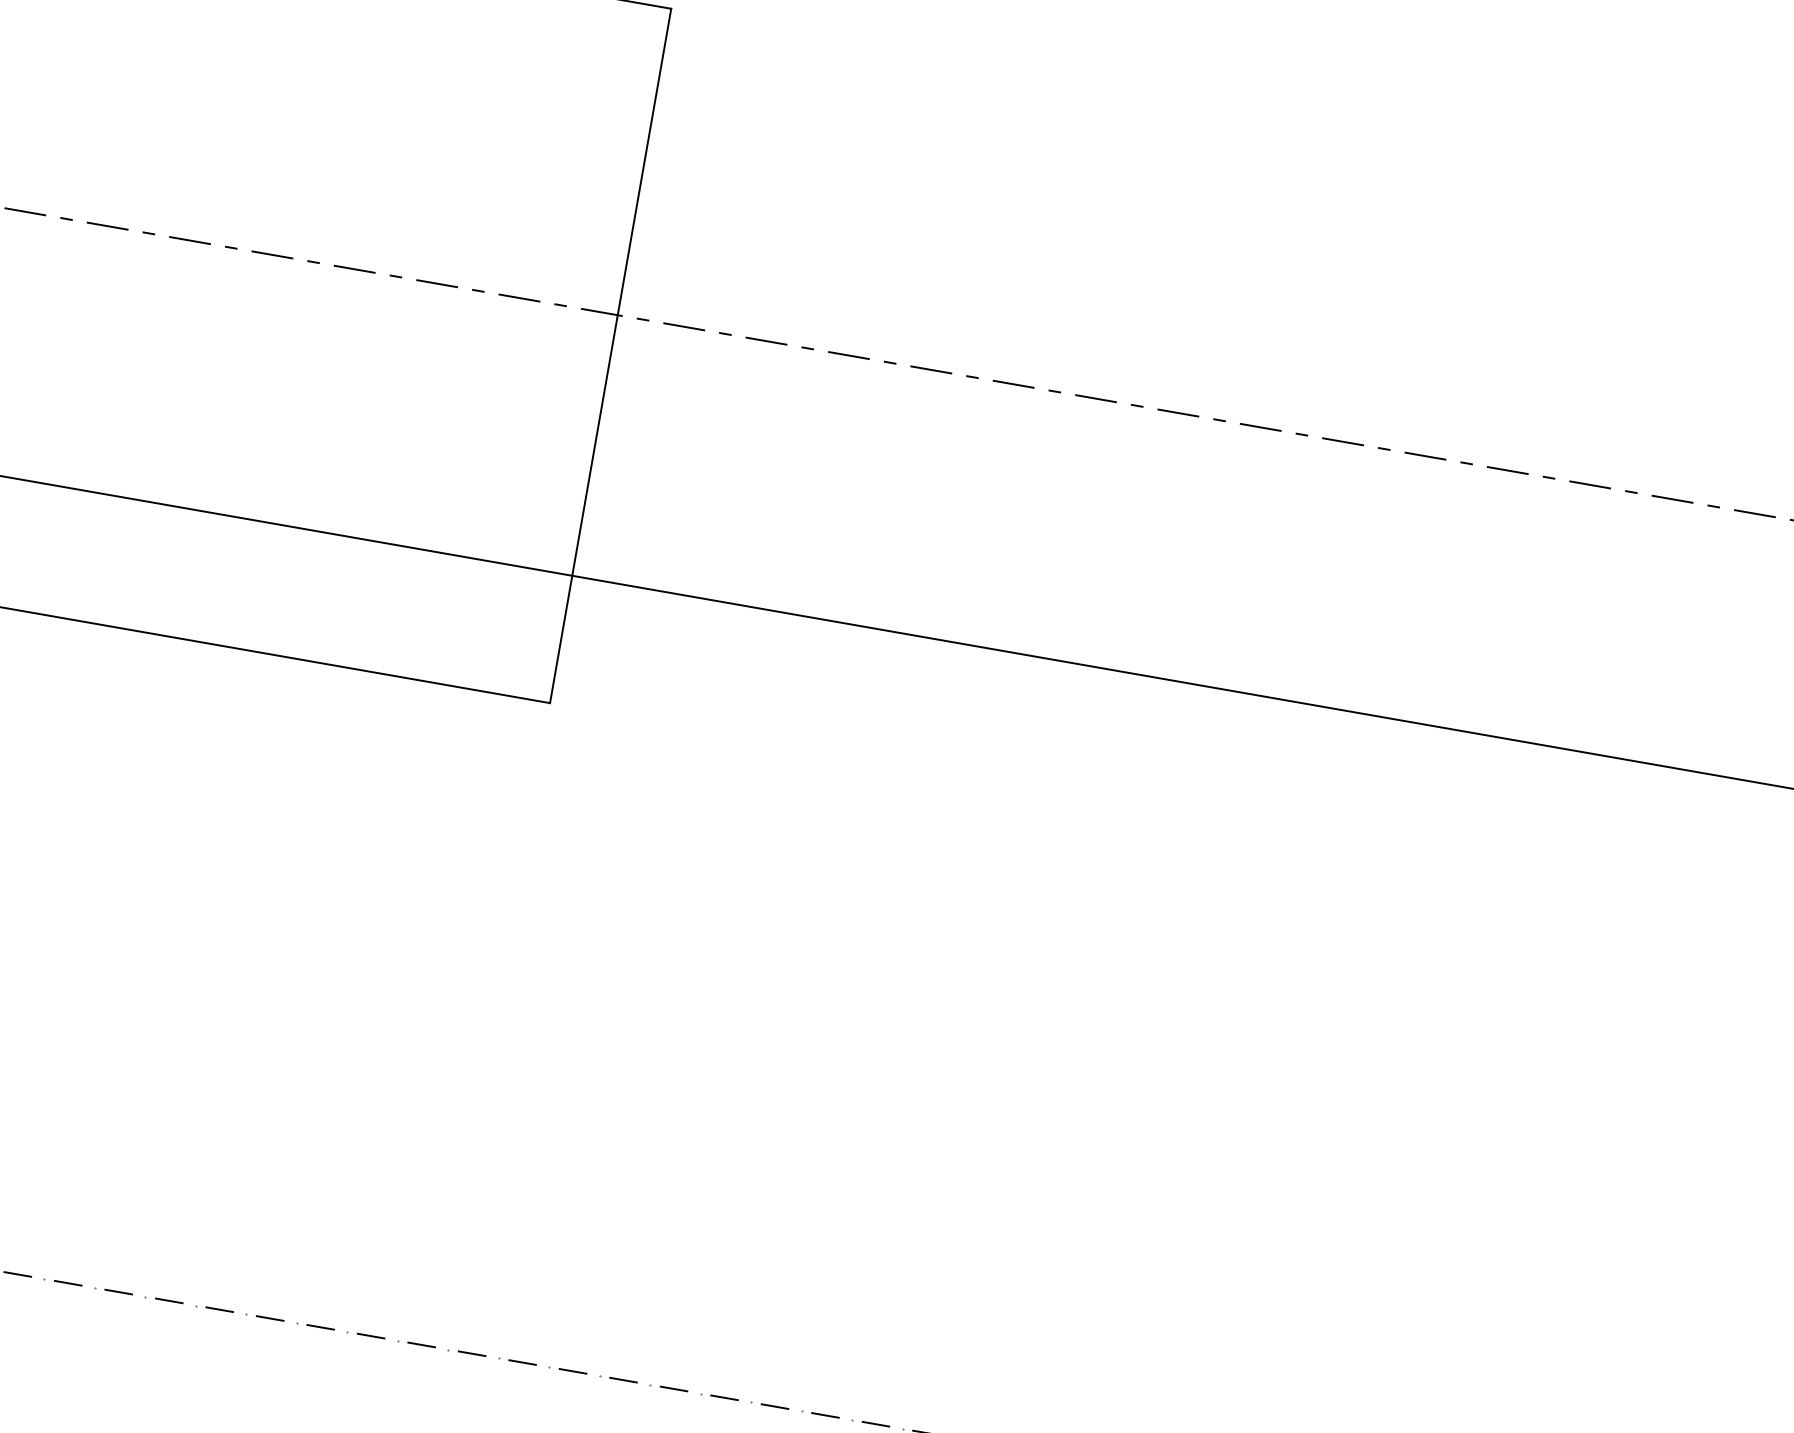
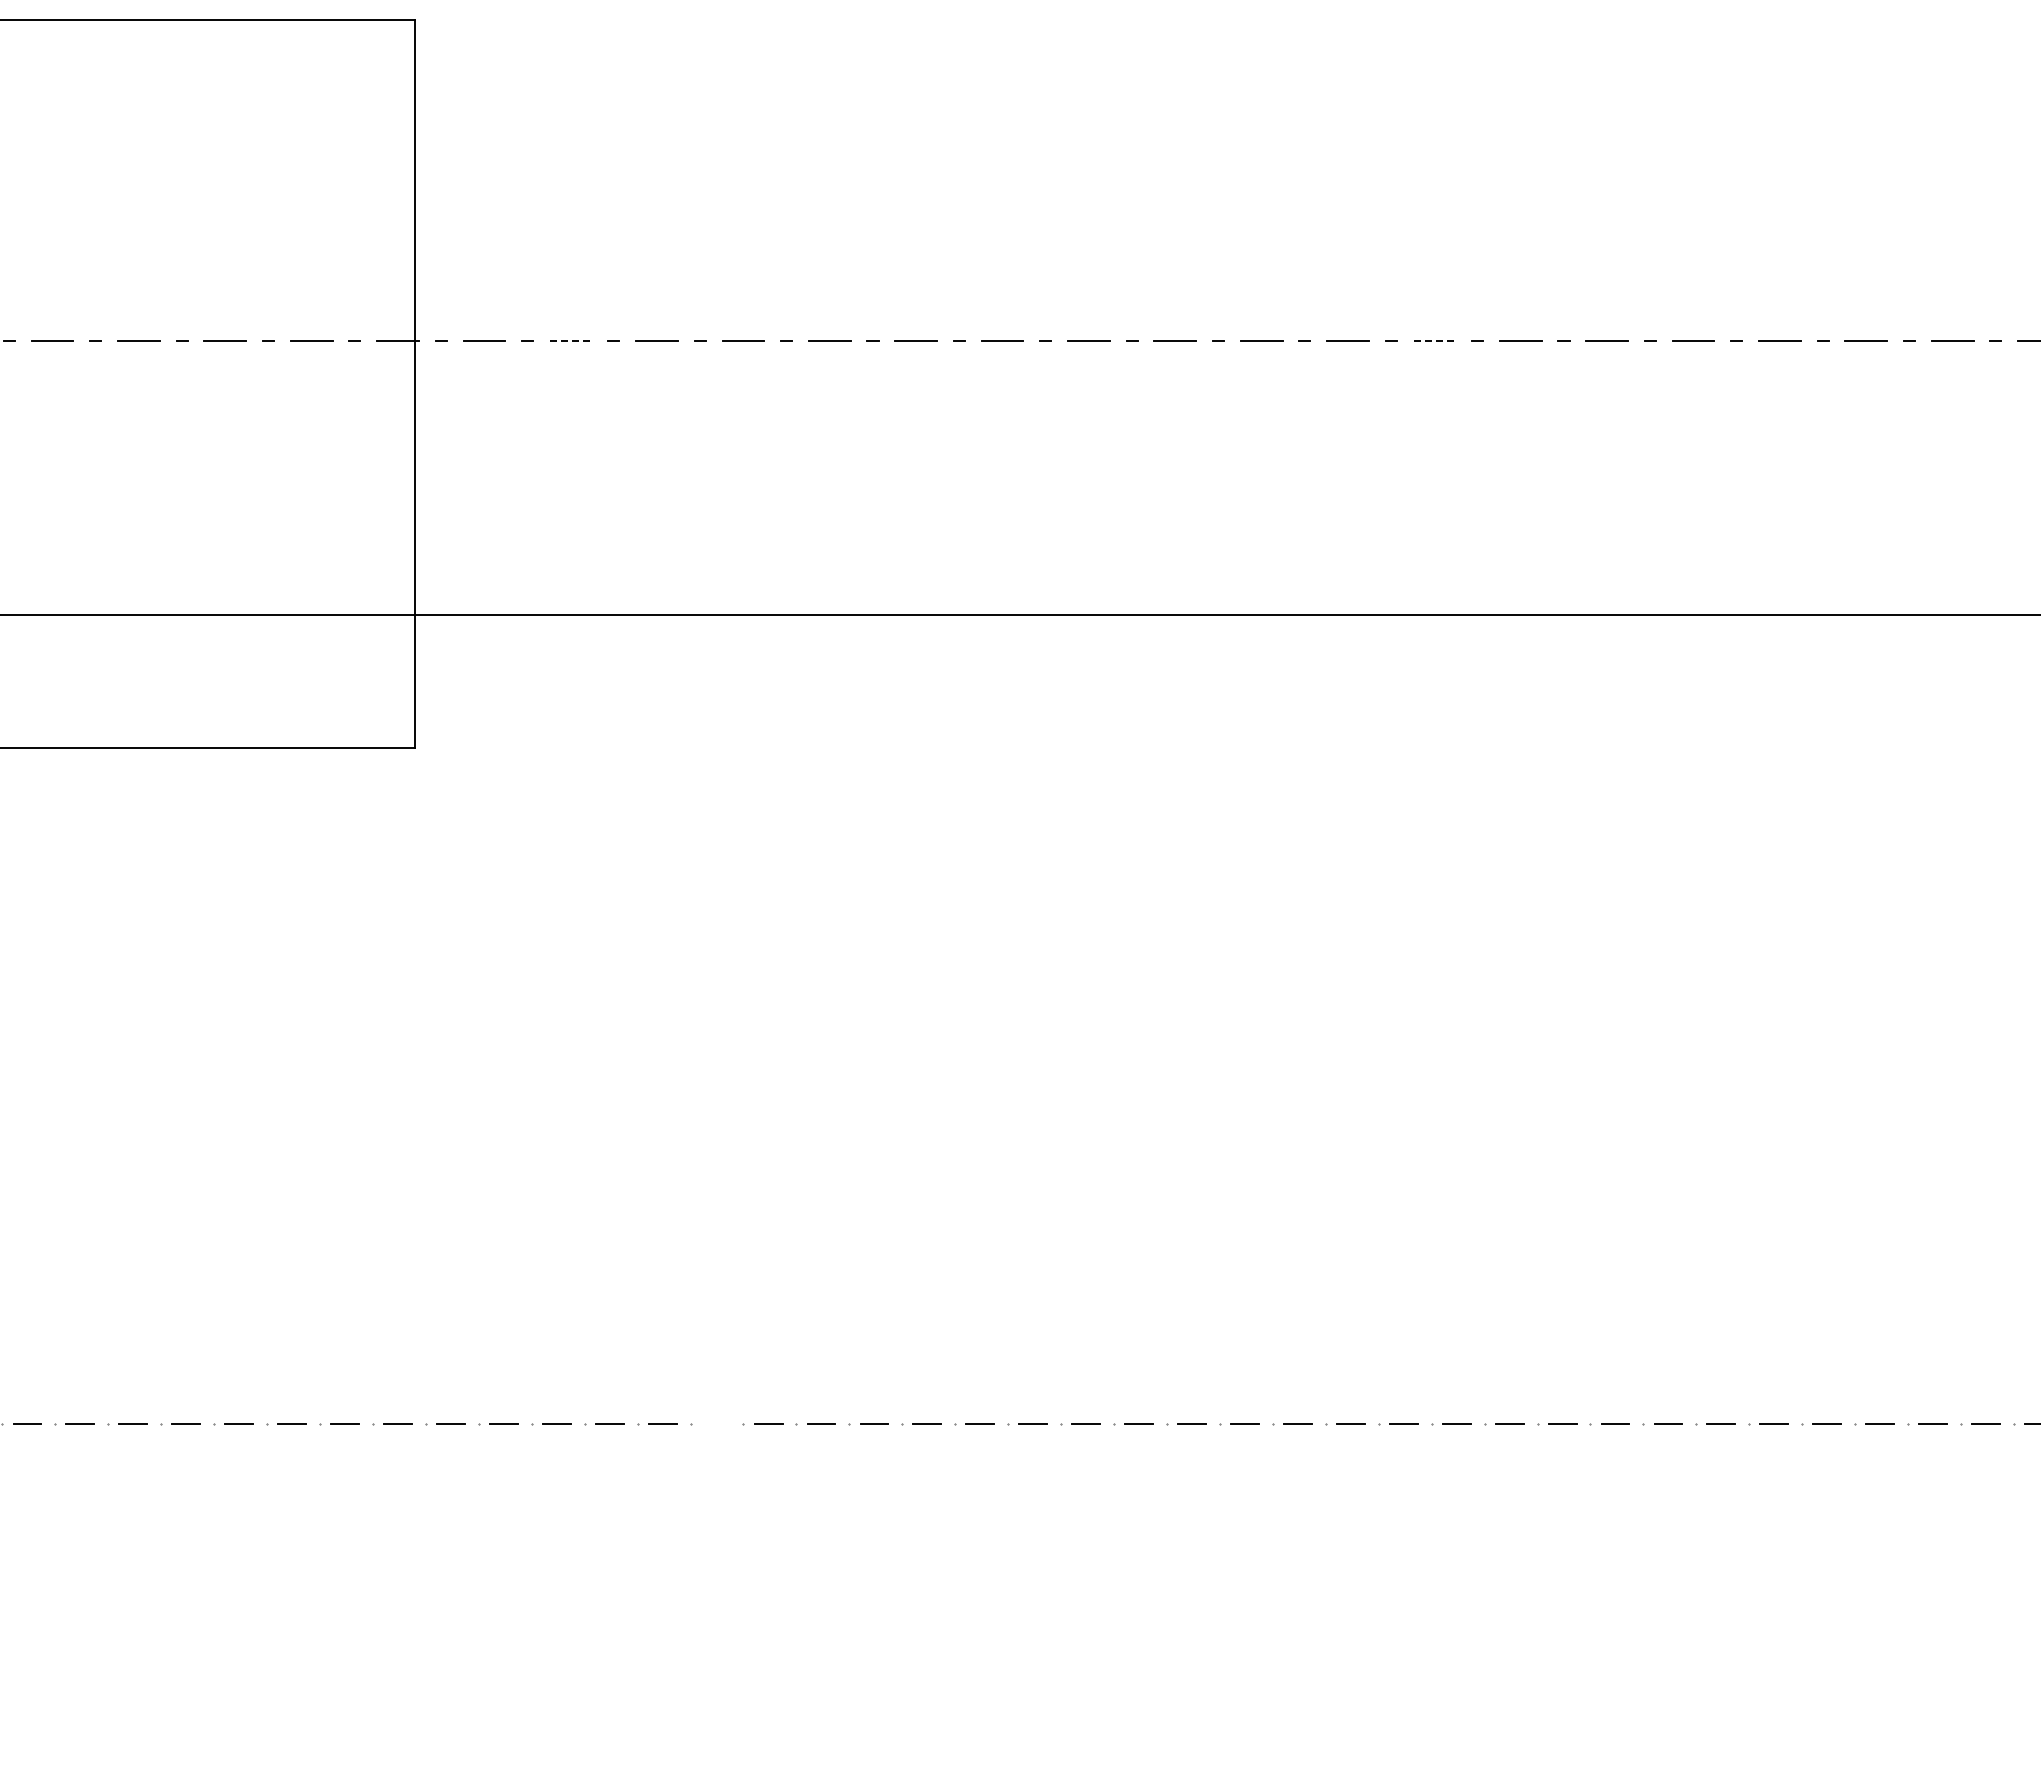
line: (766, 341) -> (570, 341), solid -> dashed
line: (1590, 485) -> (1434, 341), solid -> dashed
line: (724, 1398) -> (715, 1424), removed

